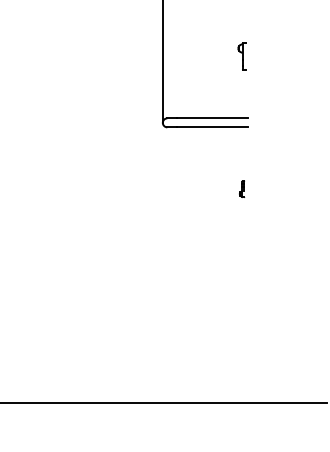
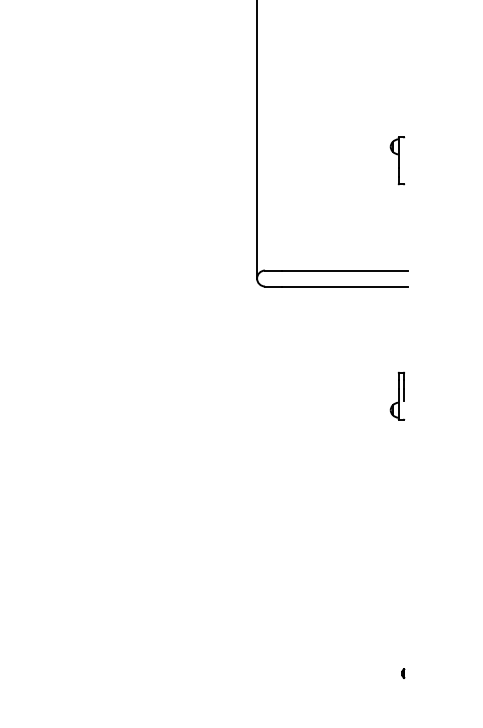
part: (241, 189) -> (396, 396), size x1.67
part: (245, 345) -> (403, 672), added

